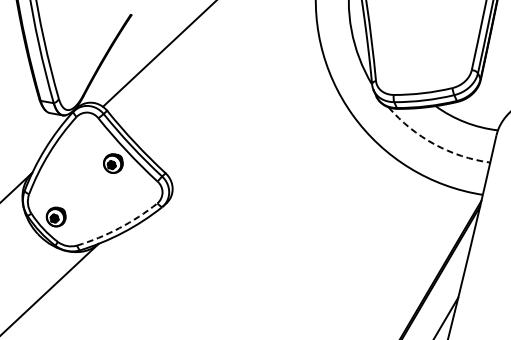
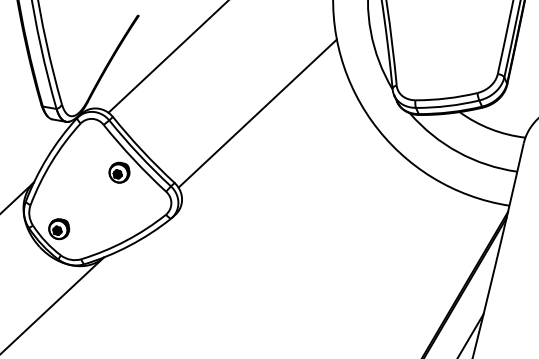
line: (244, 107) -> (257, 113), added
arc: (434, 144) -> (458, 152), dashed -> solid
arc: (119, 227) -> (125, 240), dashed -> solid

